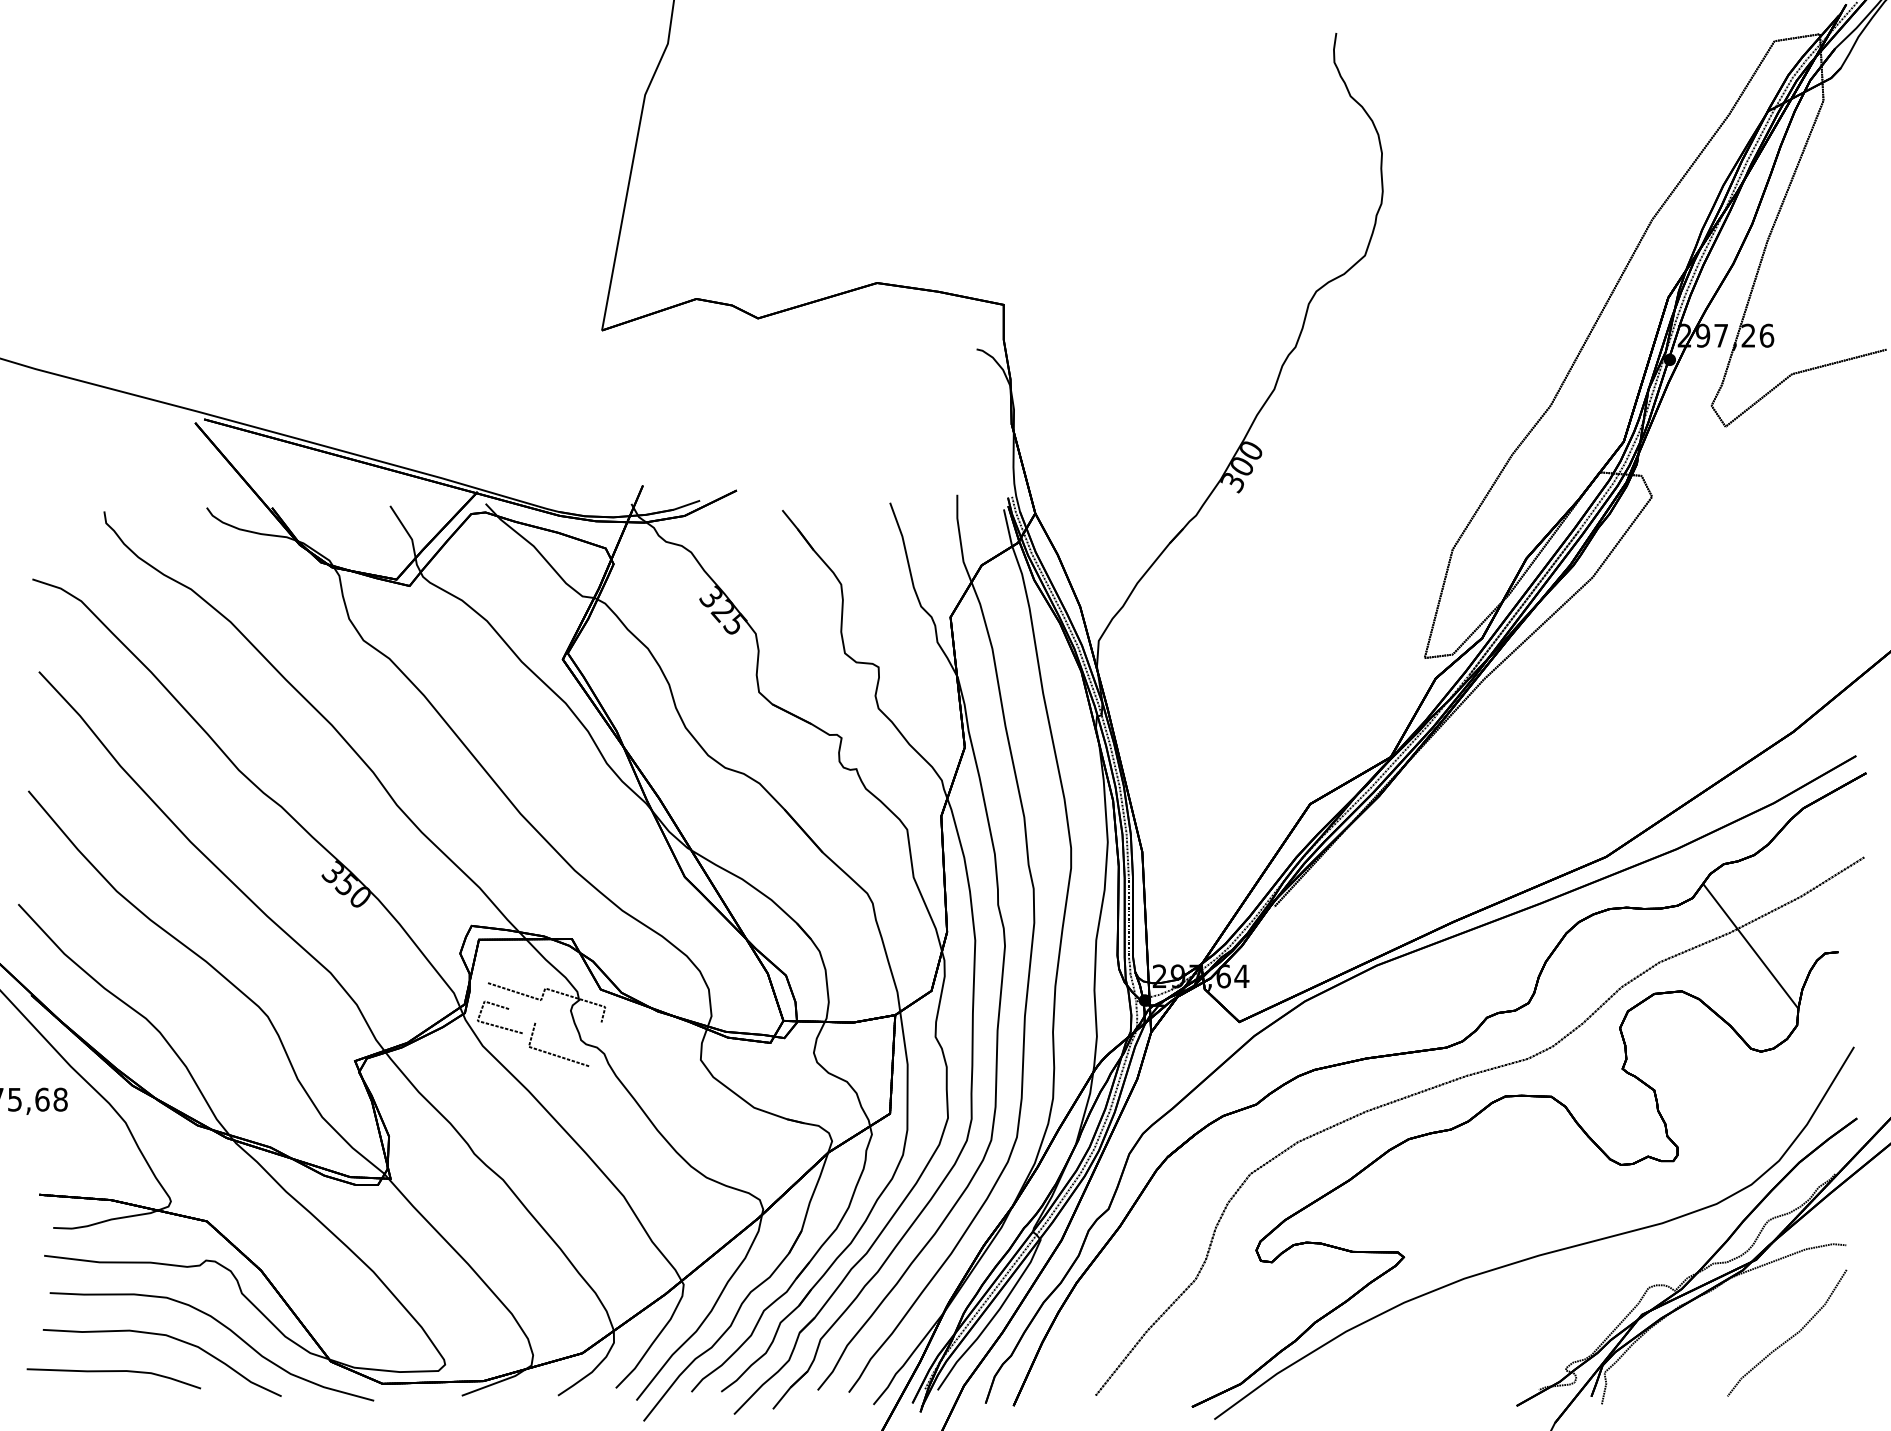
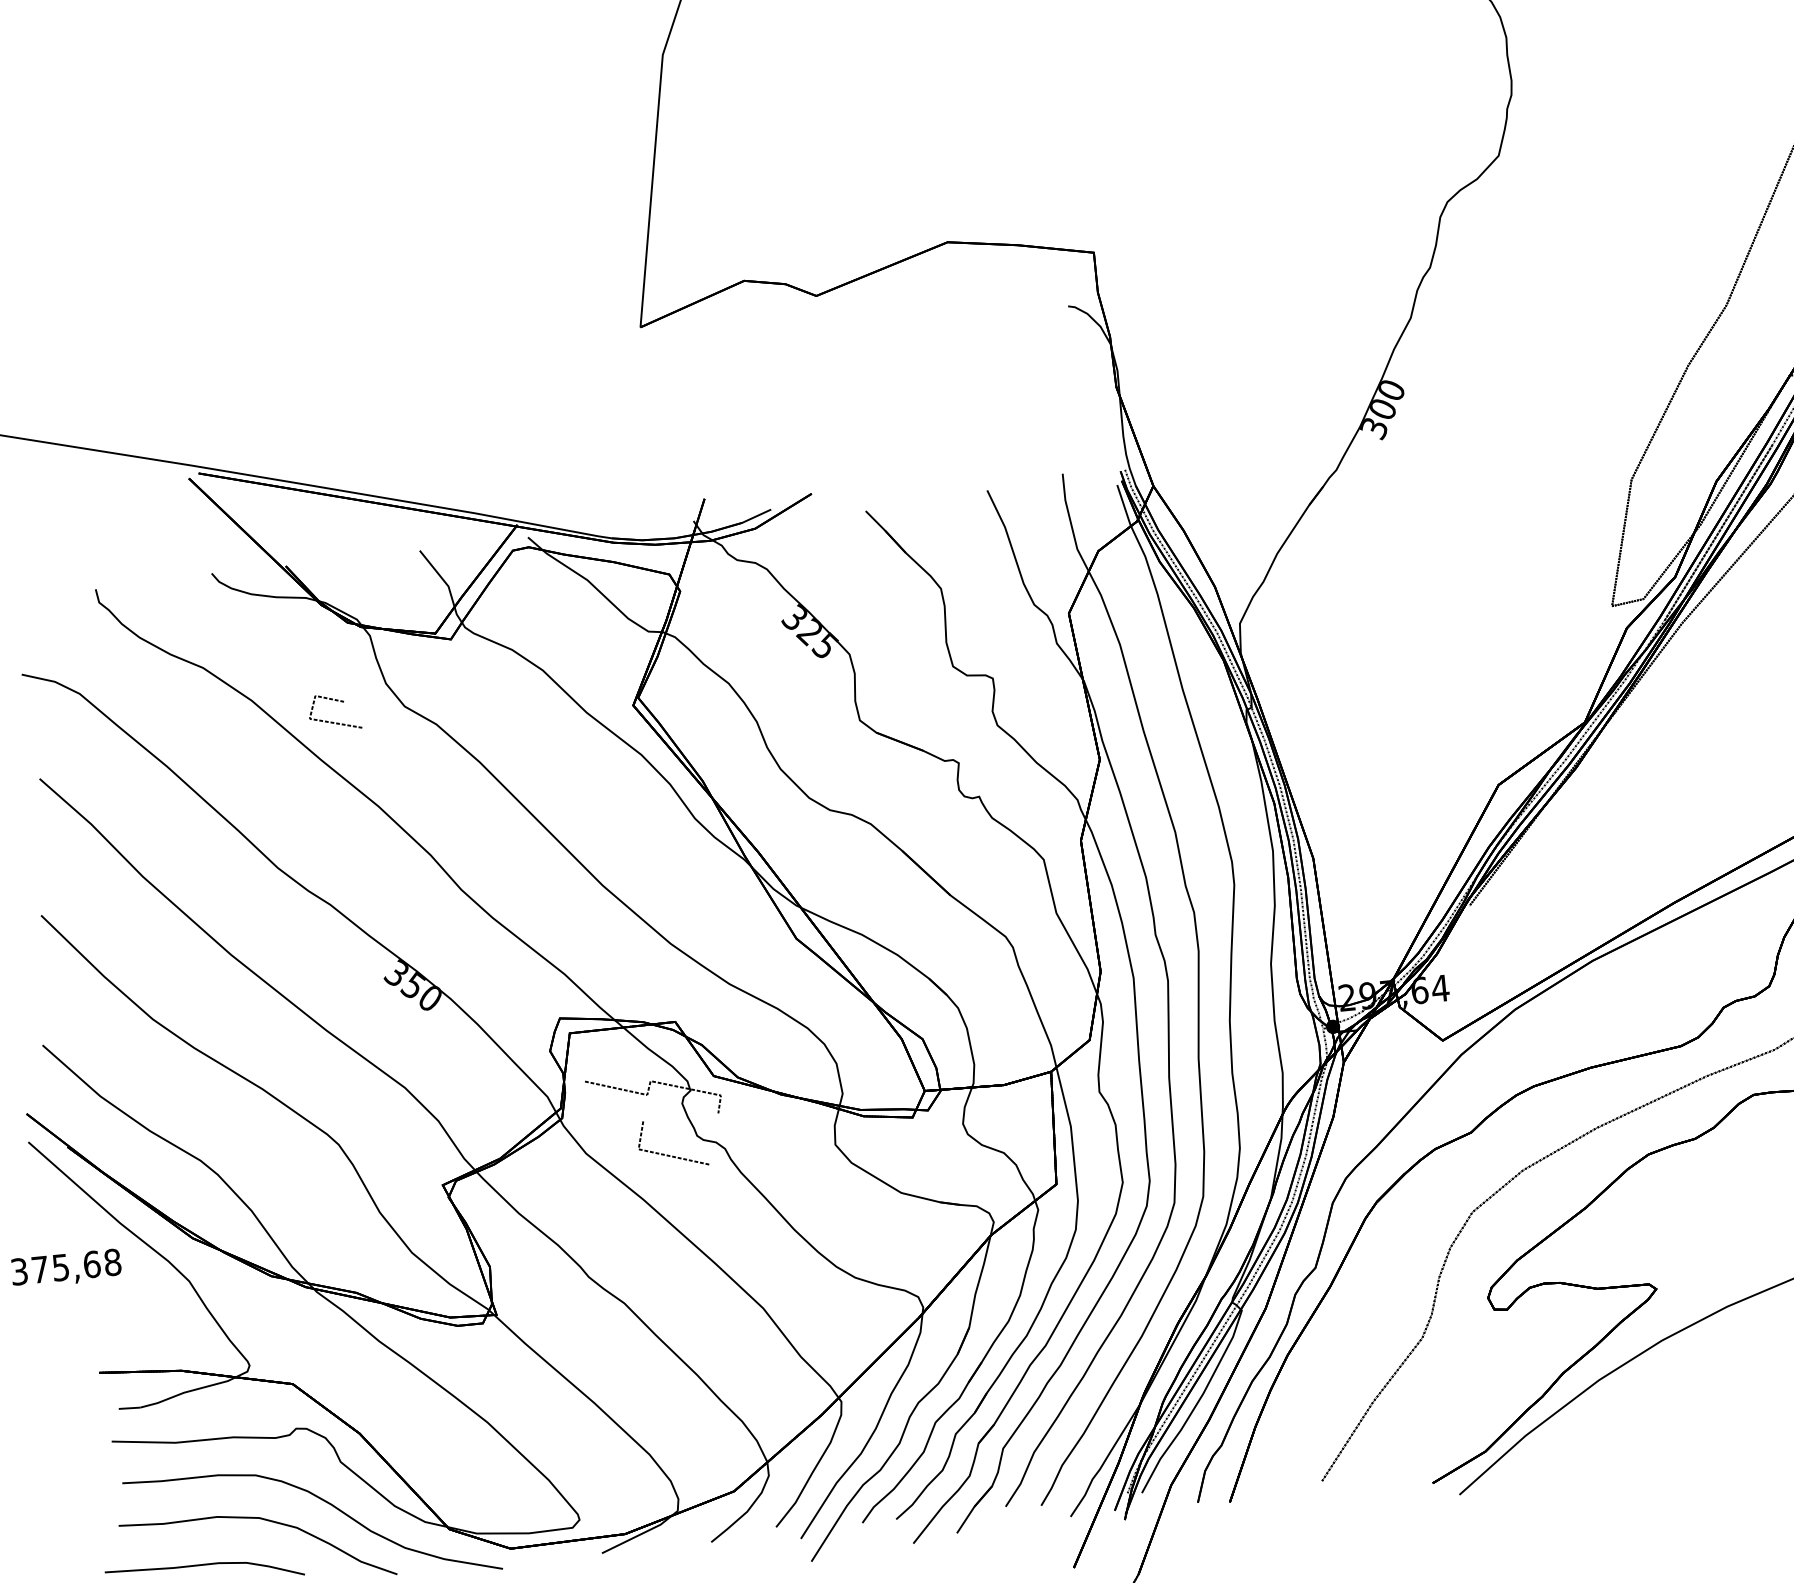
line: (503, 1008) -> (337, 701), moved

